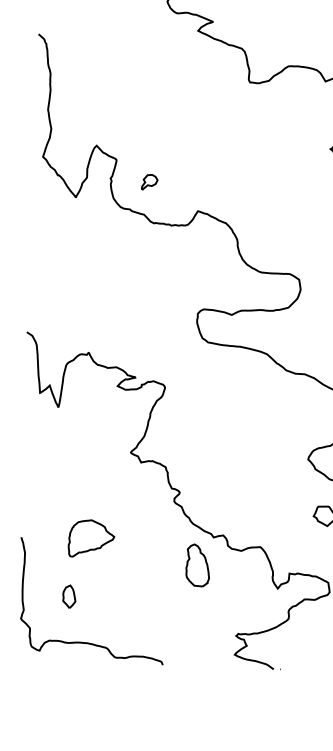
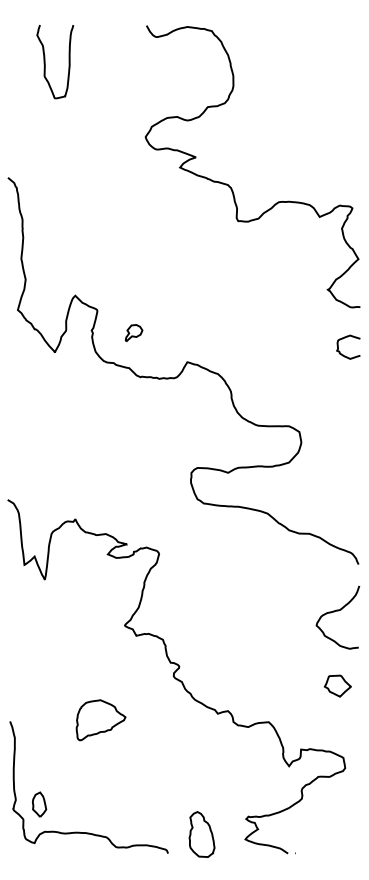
part: (91, 539) -> (100, 720), moved
part: (197, 565) -> (201, 834), moved
part: (69, 596) -> (39, 804), moved

